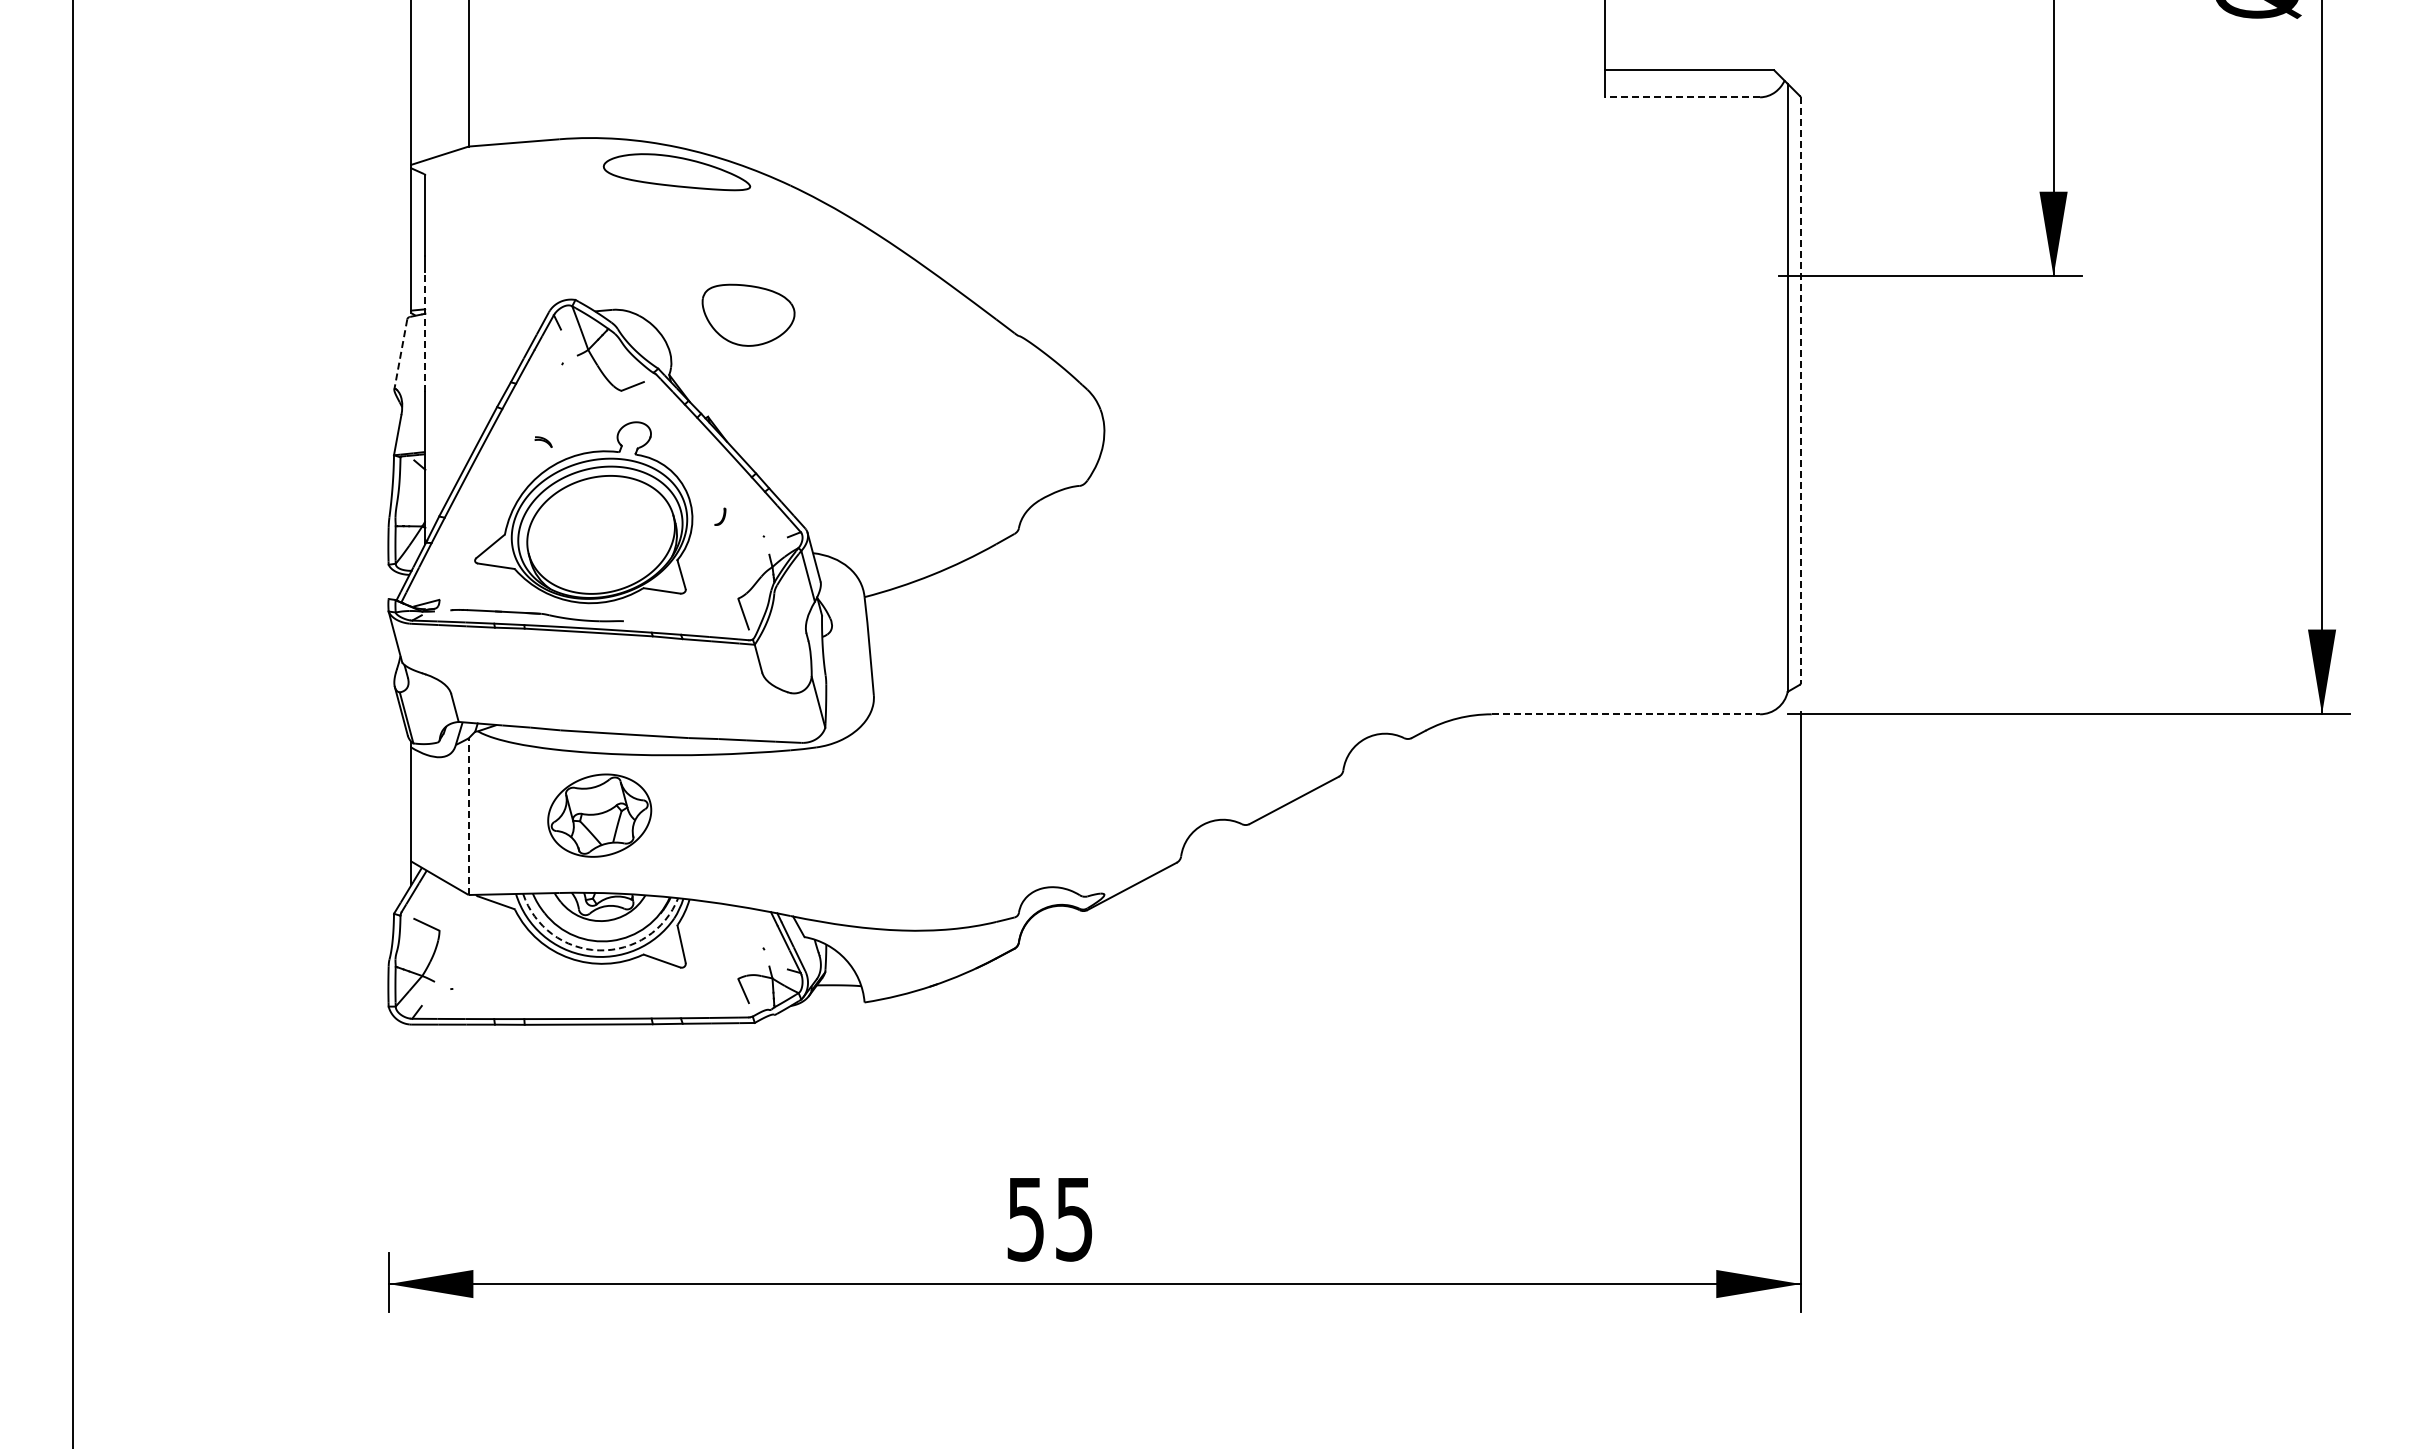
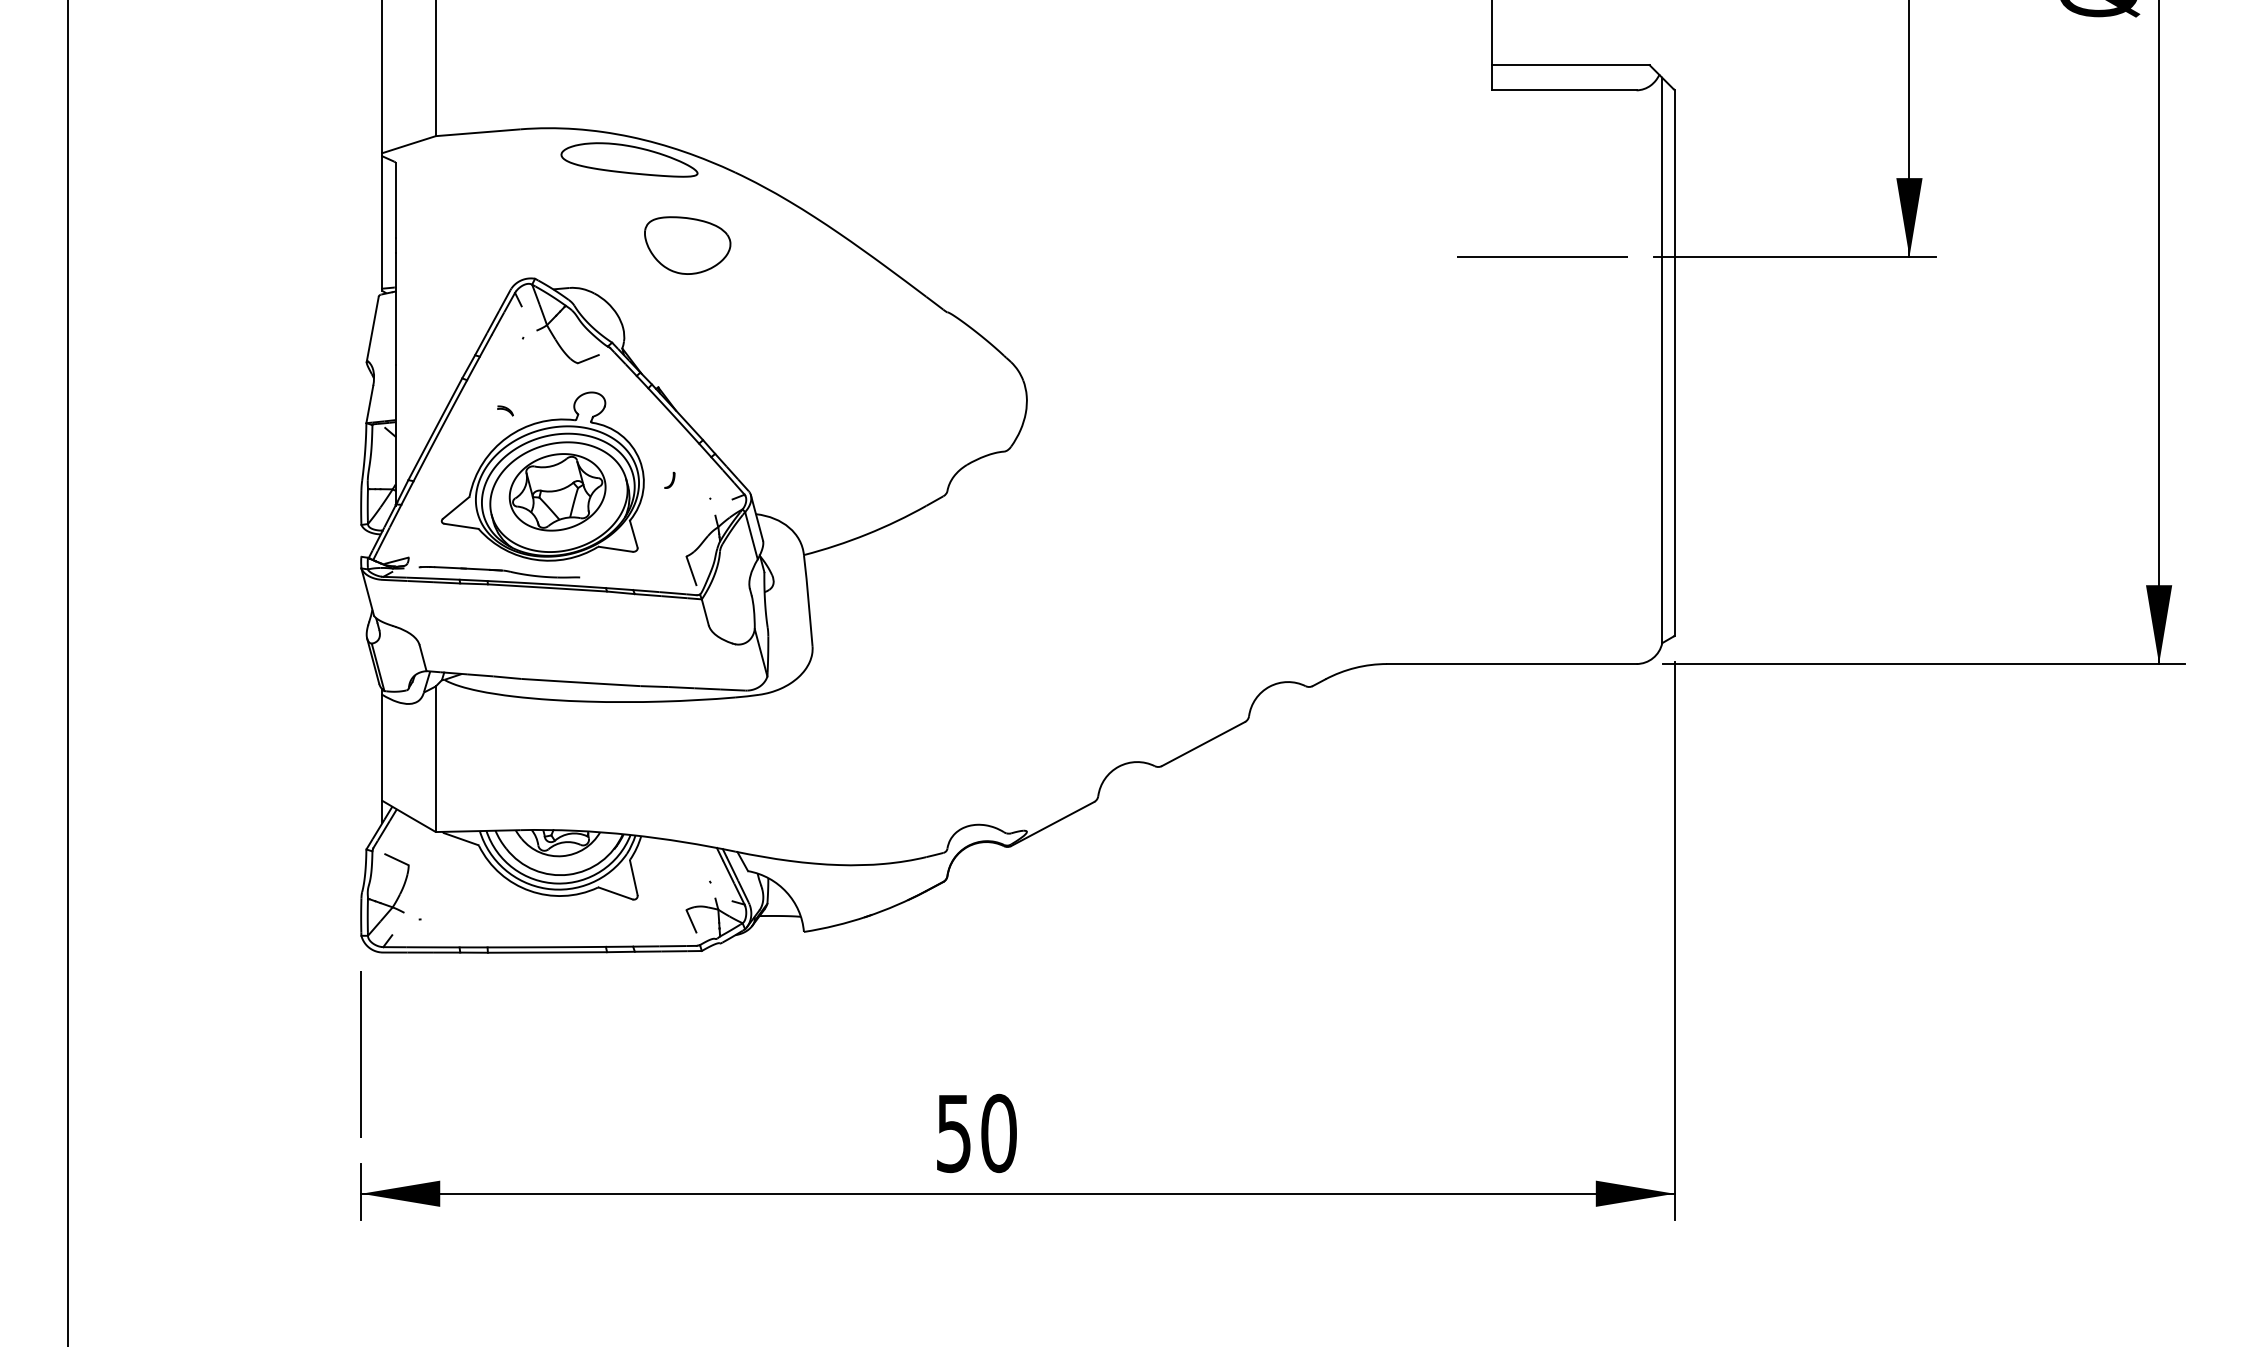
line: (1682, 97) -> (1564, 90), dashed -> solid
line: (1658, 276) -> (1542, 256), added
part: (748, 314) -> (687, 244), moved
line: (425, 332) -> (395, 309), dashed -> solid
line: (400, 354) -> (372, 329), dashed -> solid
line: (1801, 390) -> (1675, 362), dashed -> solid
line: (1626, 714) -> (1512, 664), dashed -> solid
part: (599, 815) -> (557, 492), moved
line: (468, 816) -> (435, 759), dashed -> solid
arc: (599, 950) -> (557, 883), dashed -> solid
line: (388, 1134) -> (361, 1054), added
text: (1074, 1218) -> (999, 1132), 55 -> 50

